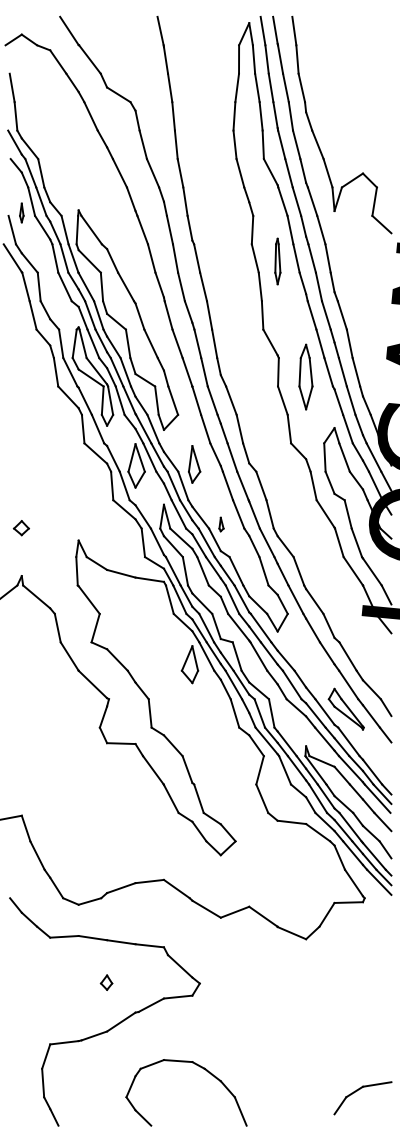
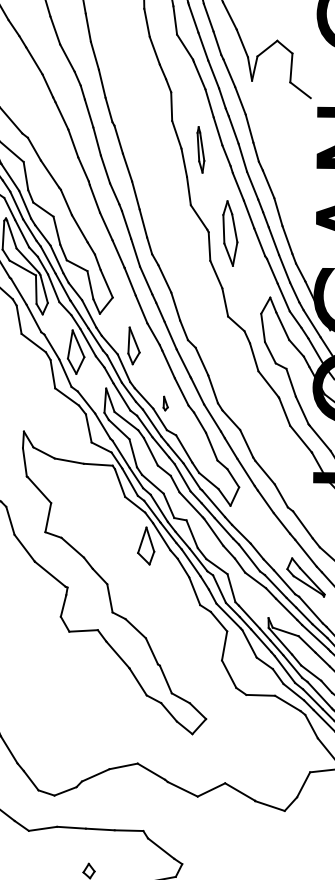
part: (277, 261) -> (200, 149), moved
part: (305, 376) -> (229, 233), moved

